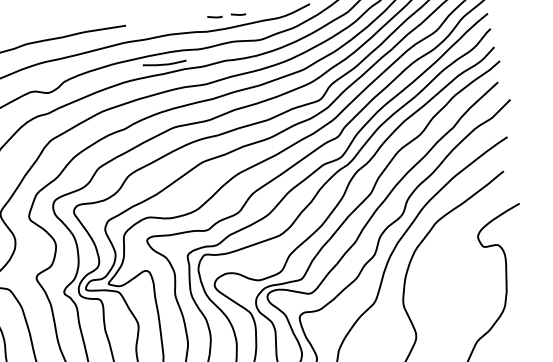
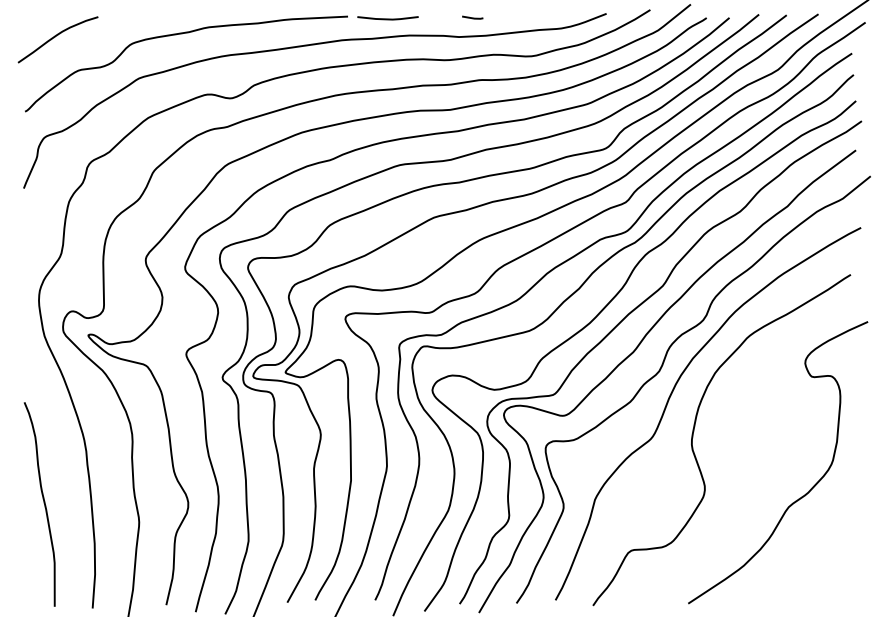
line: (238, 14) -> (505, 17), removed
line: (164, 64) -> (387, 18), moved

